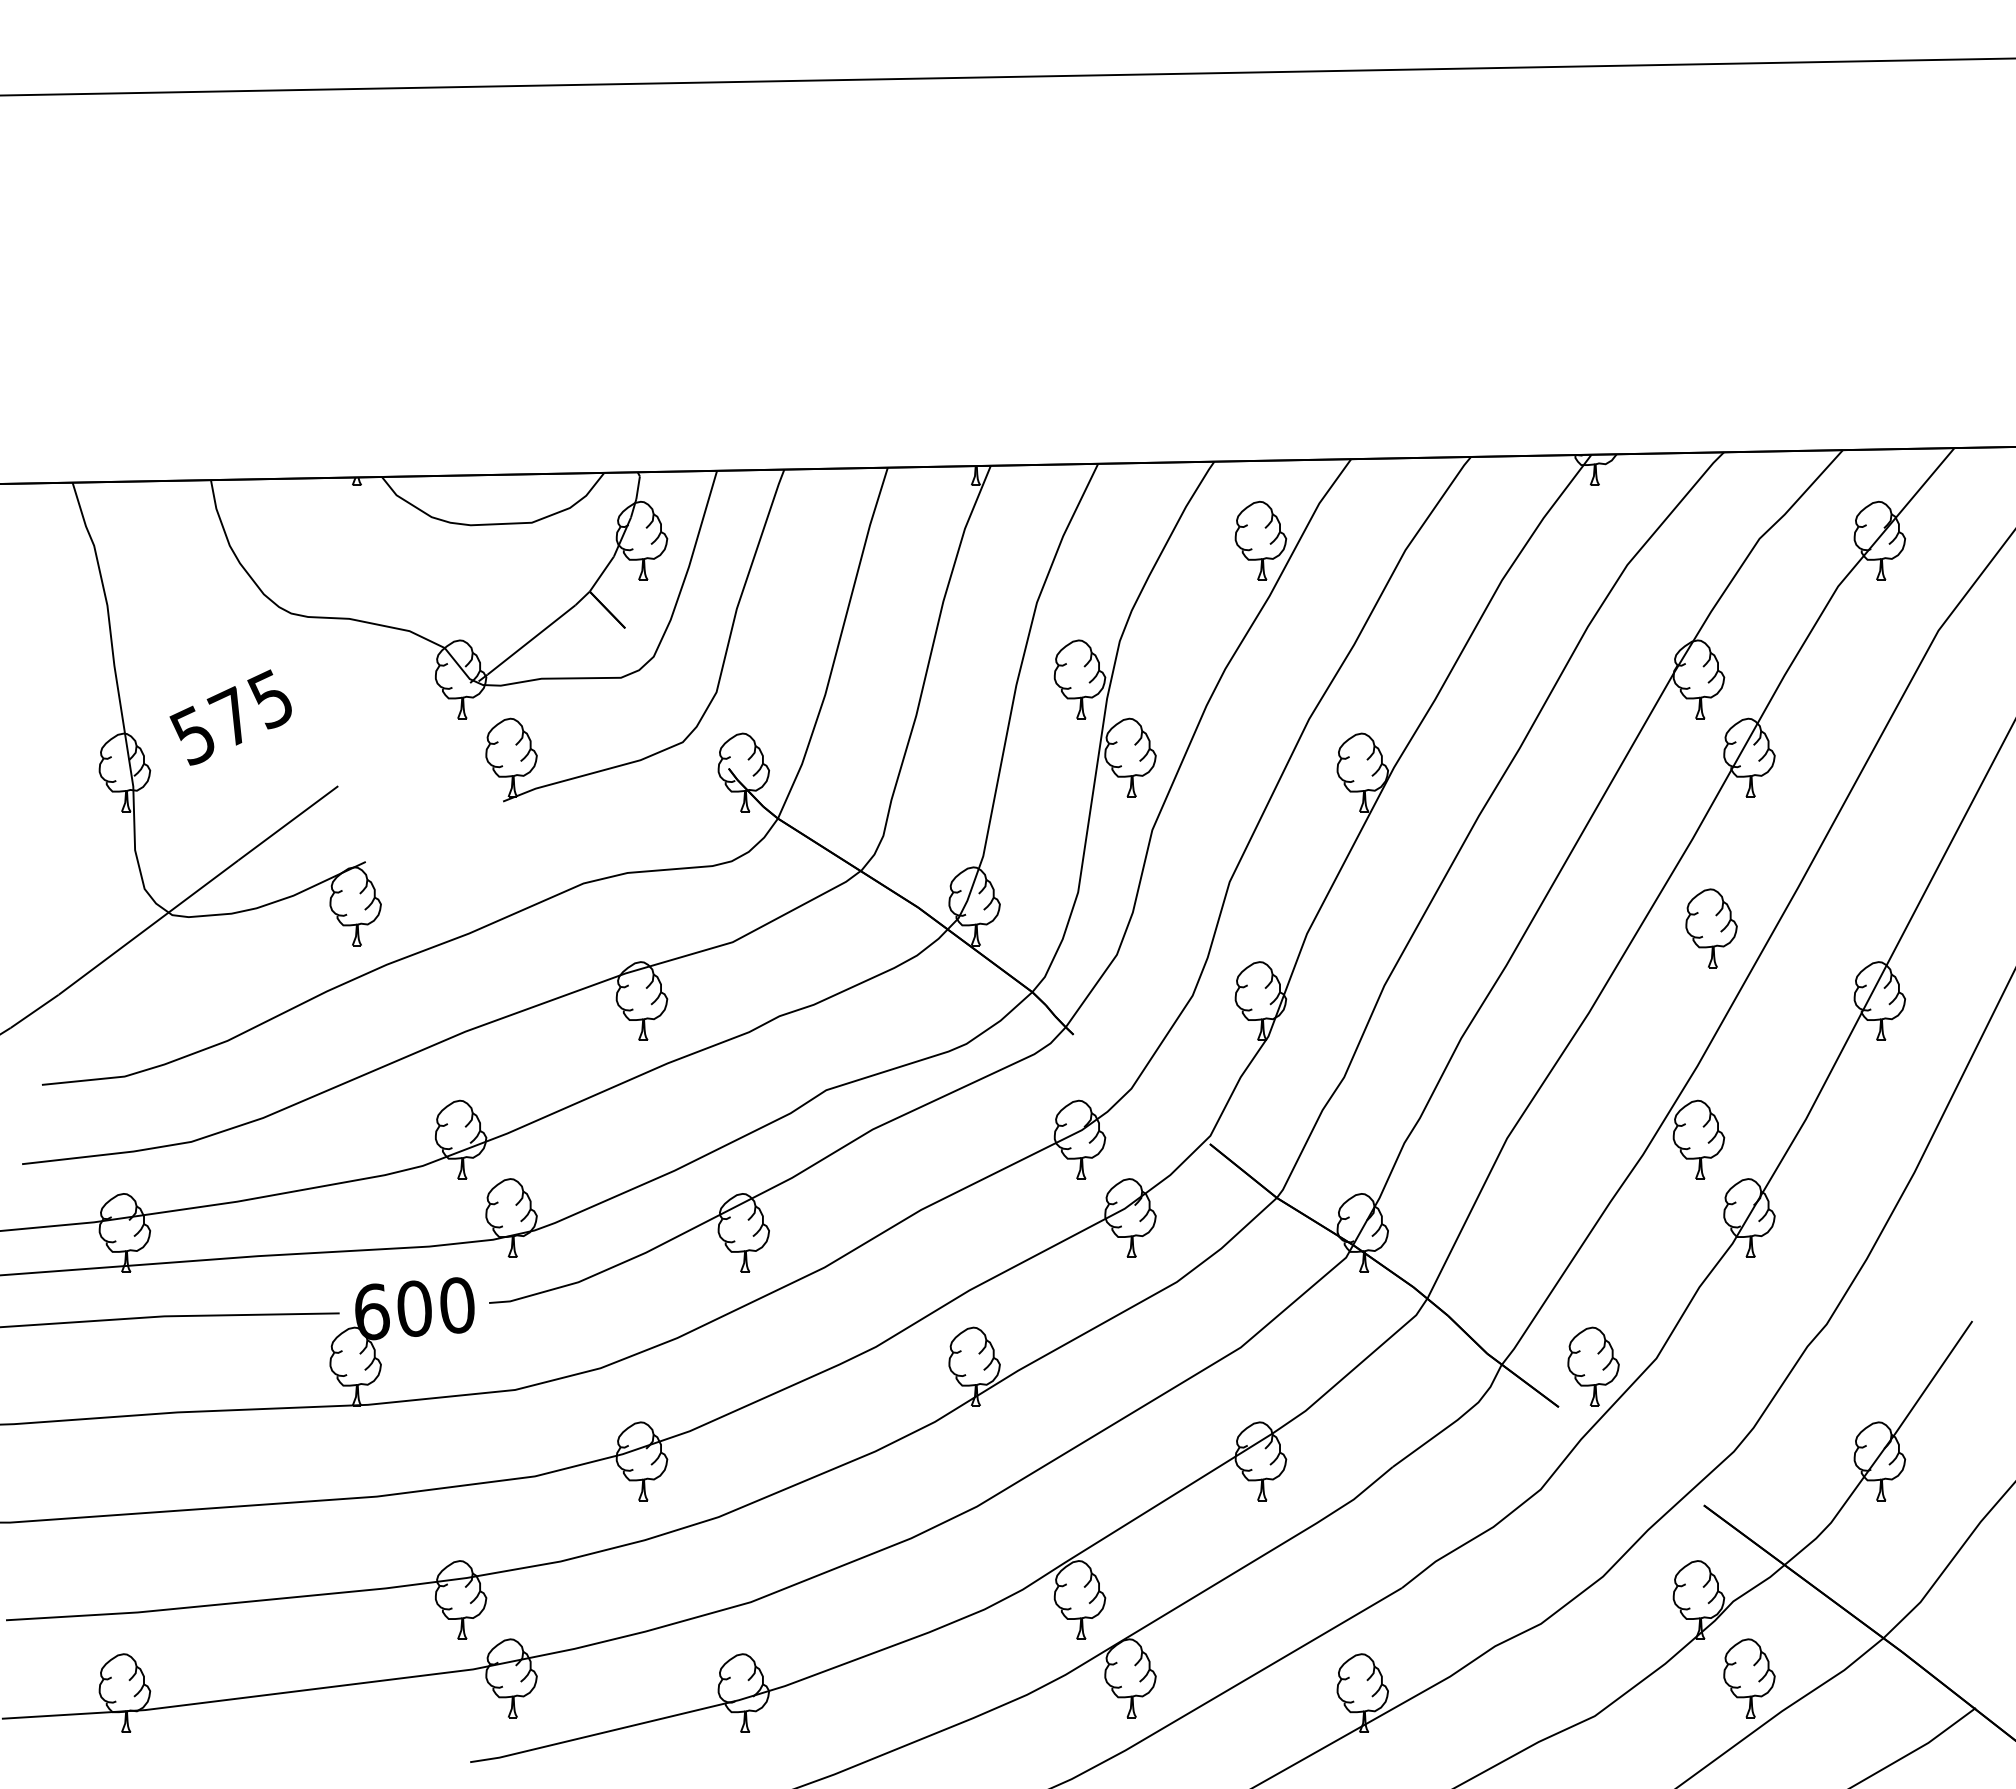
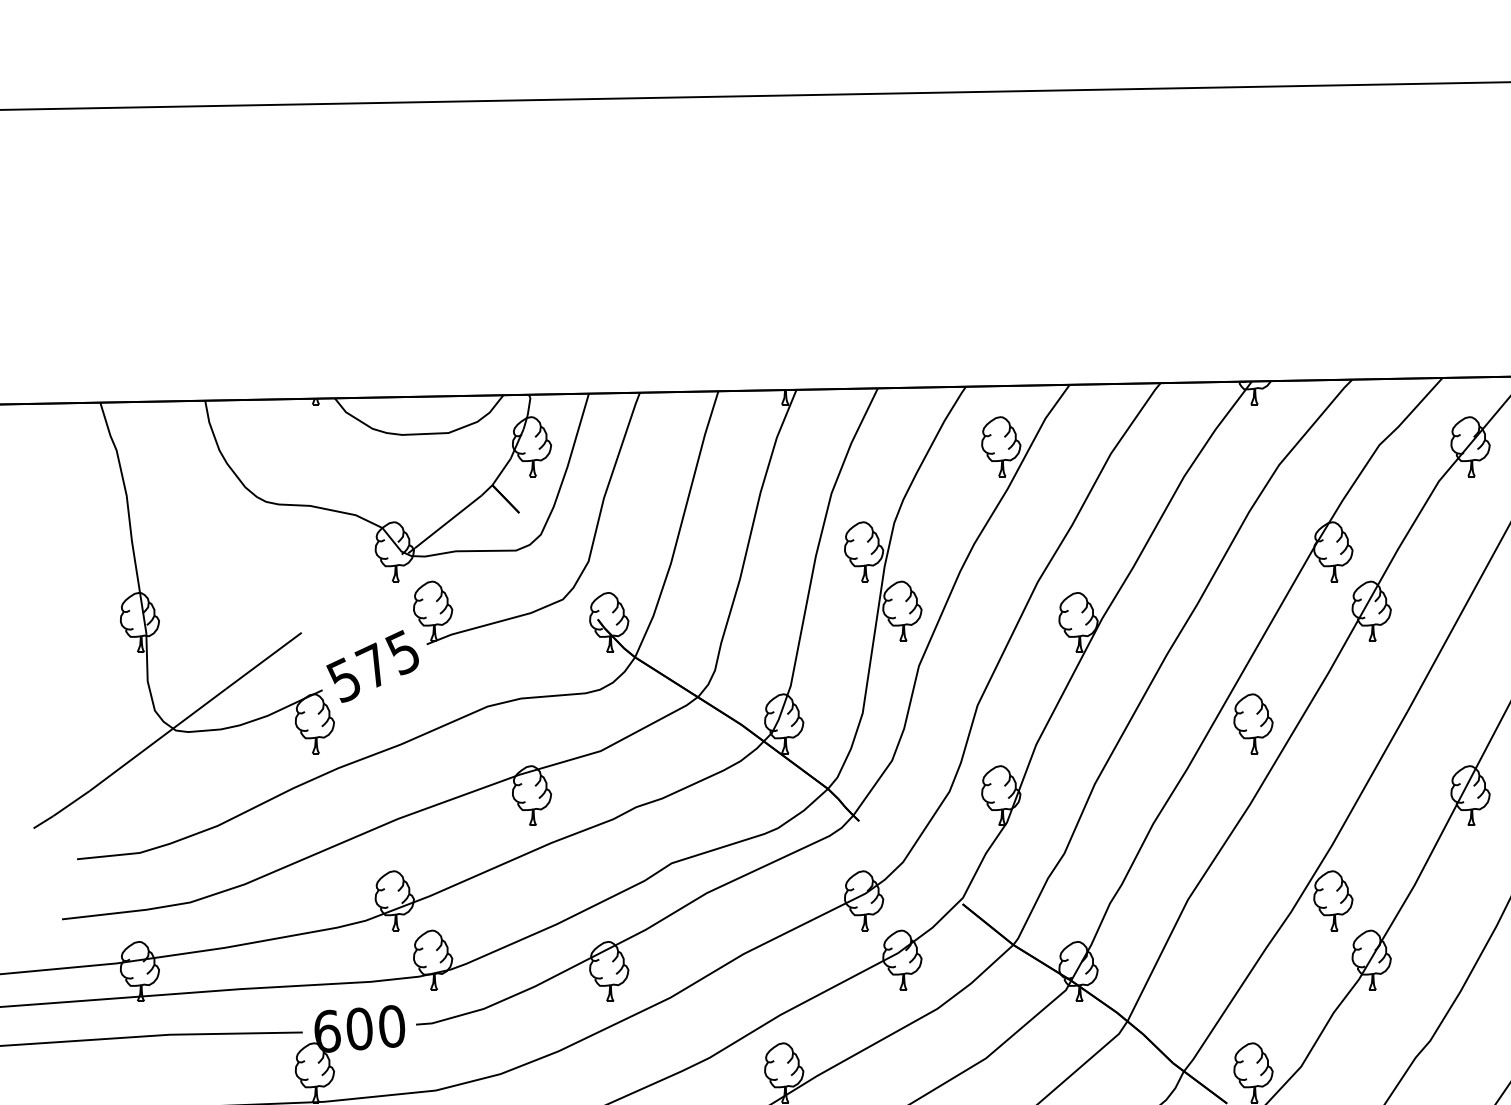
text: (230, 717) -> (372, 666), moved
part: (1711, 928) -> (1253, 723), moved

